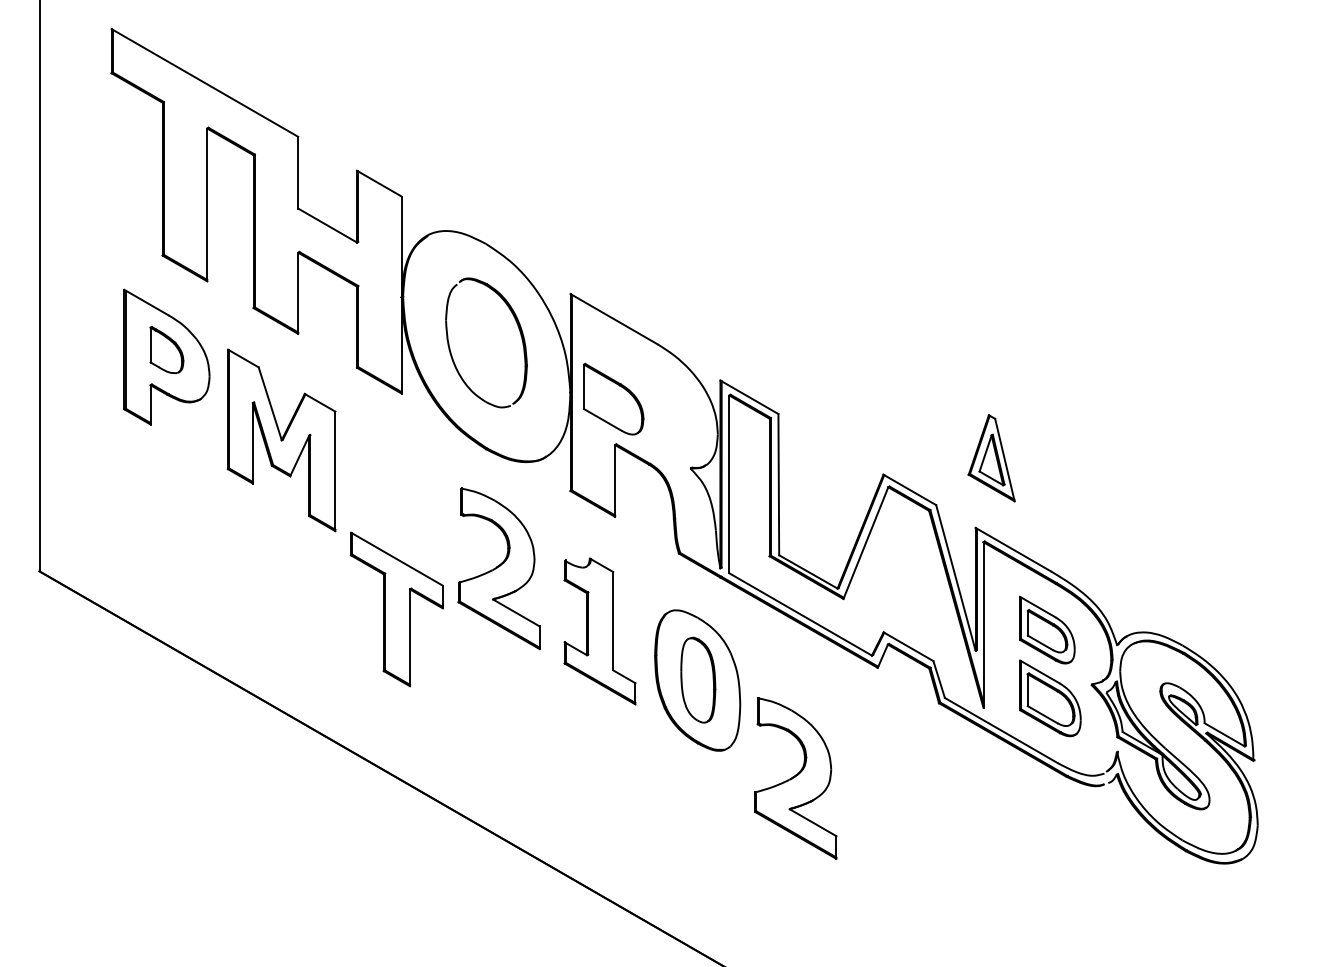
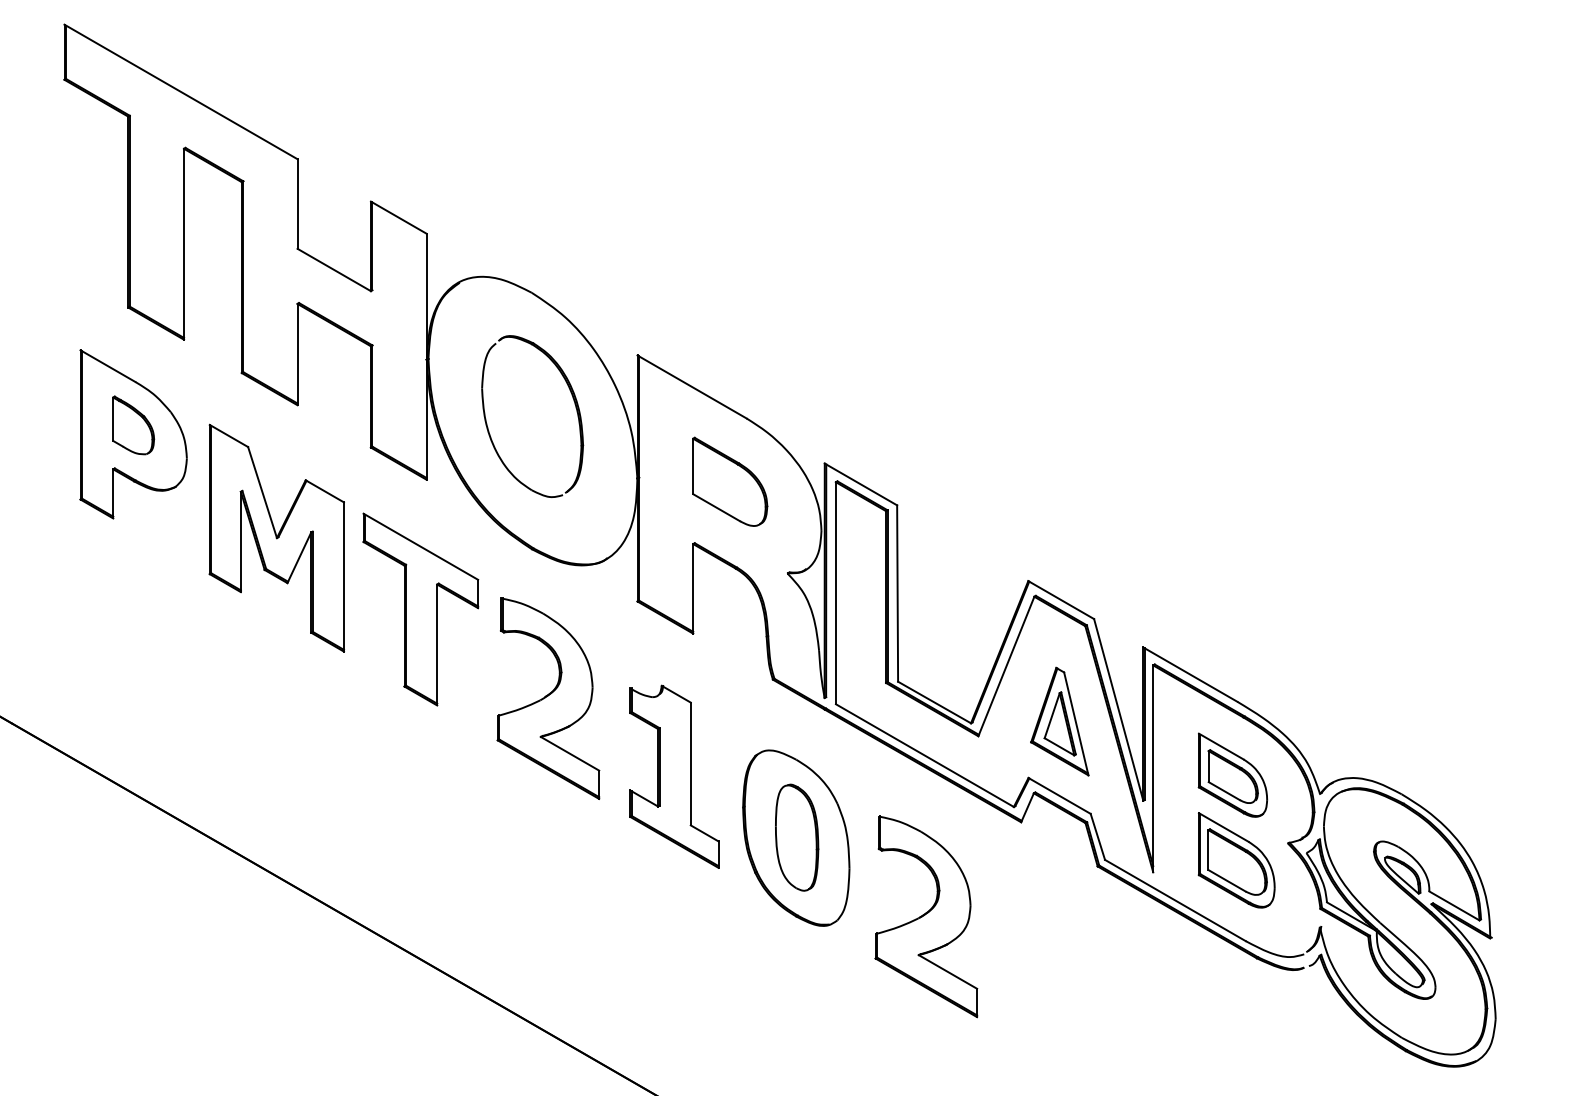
part: (613, 398) -> (729, 480), moved
part: (991, 458) -> (1059, 721), moved
part: (396, 609) -> (420, 609), moved
part: (795, 778) -> (925, 916), moved

